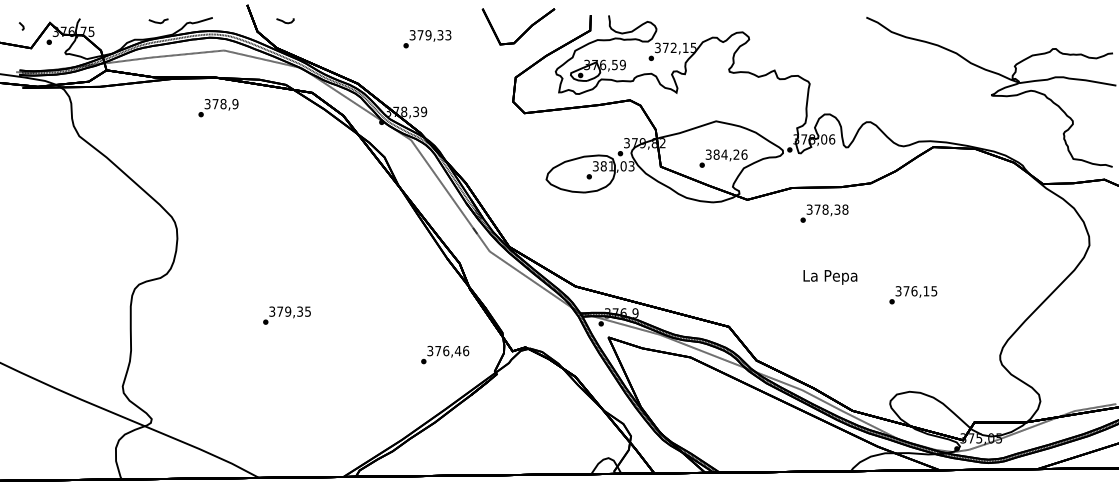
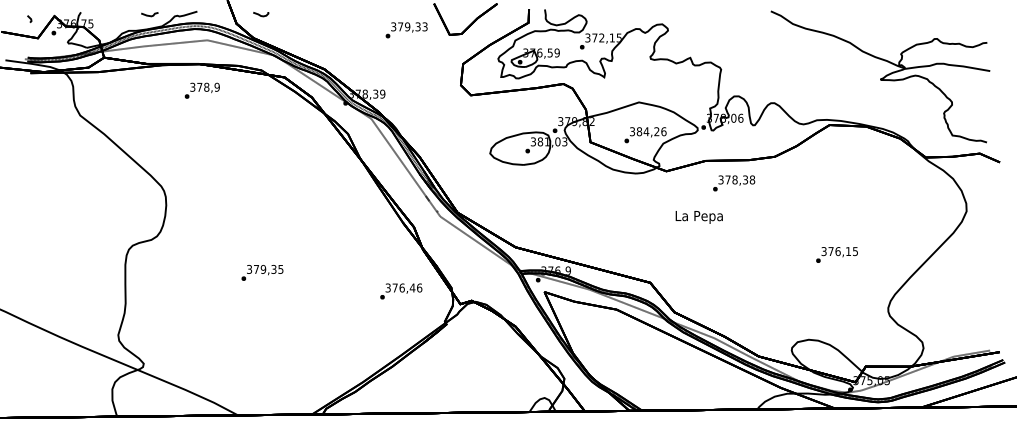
text: (427, 39) -> (406, 30), moved
text: (829, 277) -> (698, 217), moved
text: (912, 294) -> (836, 254), moved
text: (445, 355) -> (401, 291), moved

